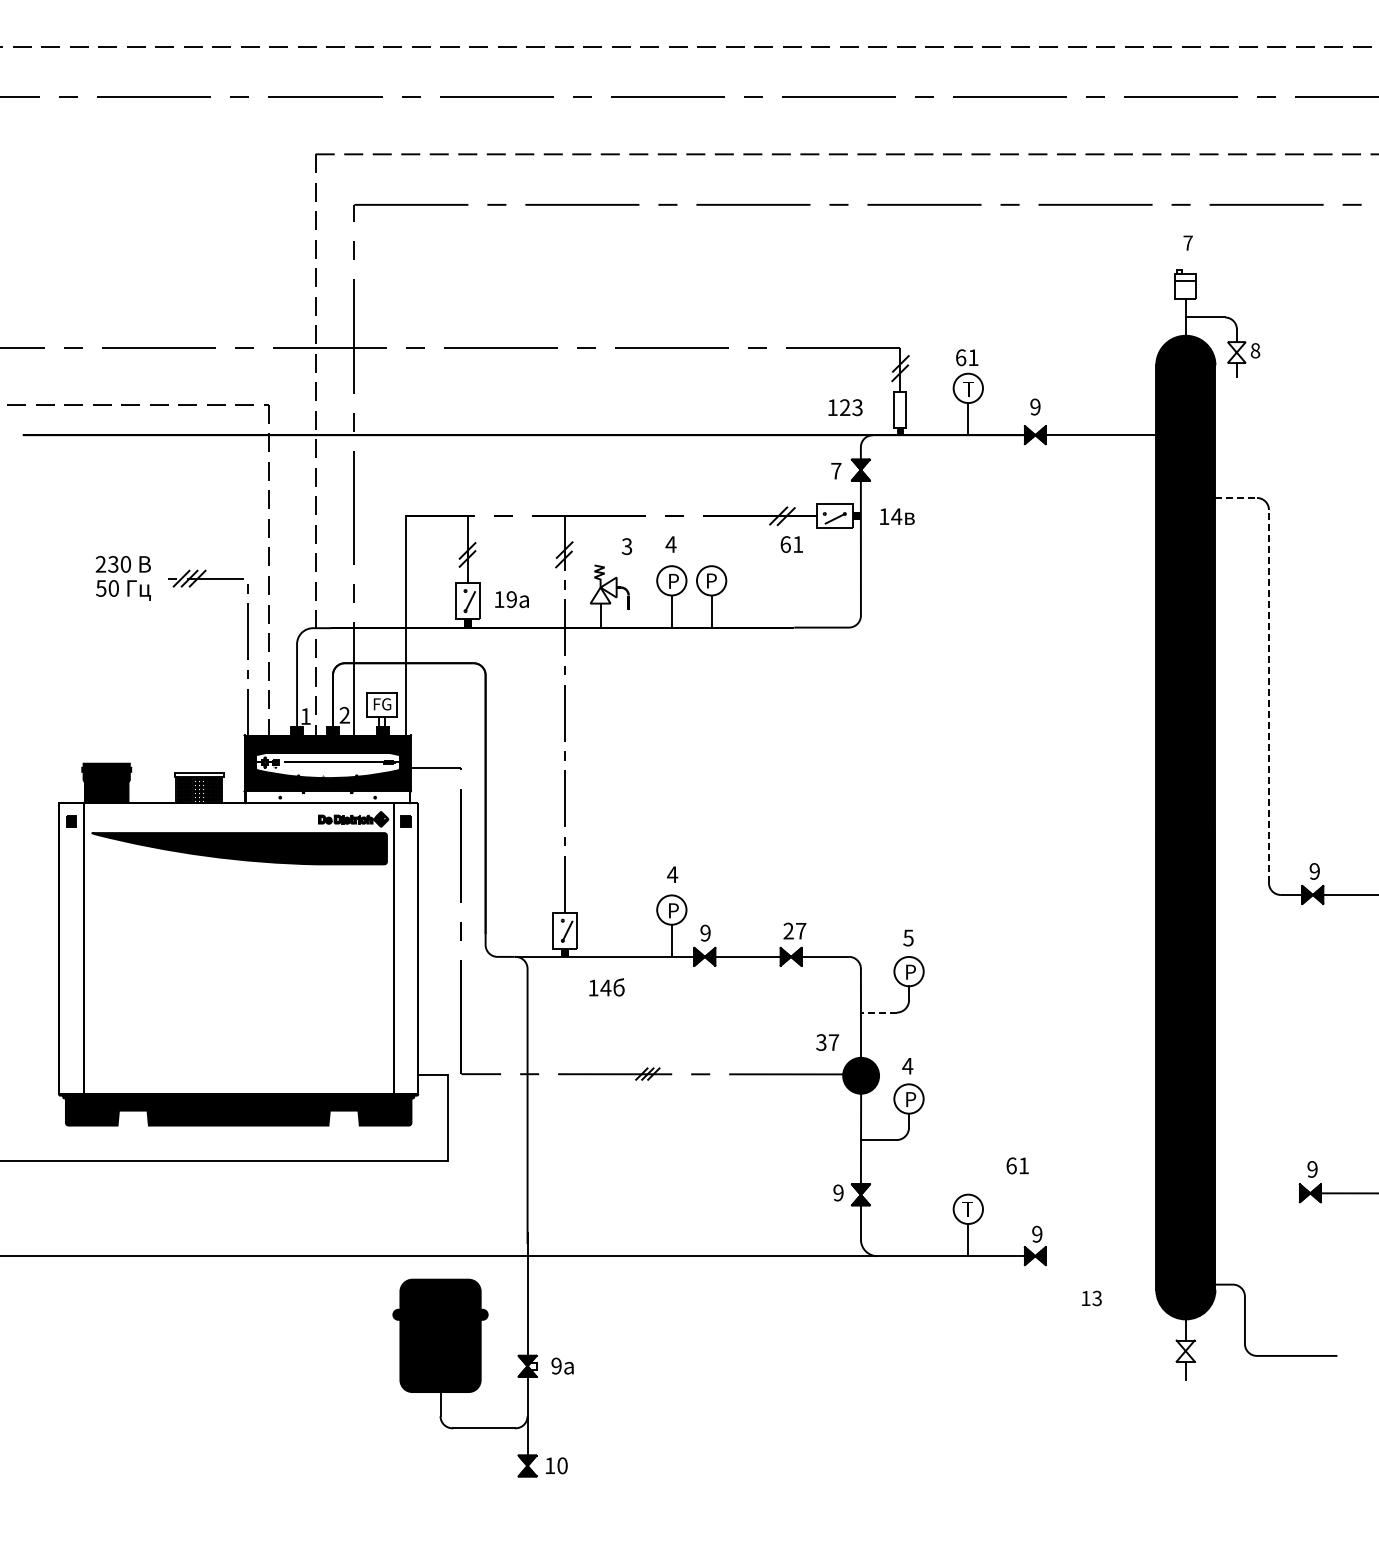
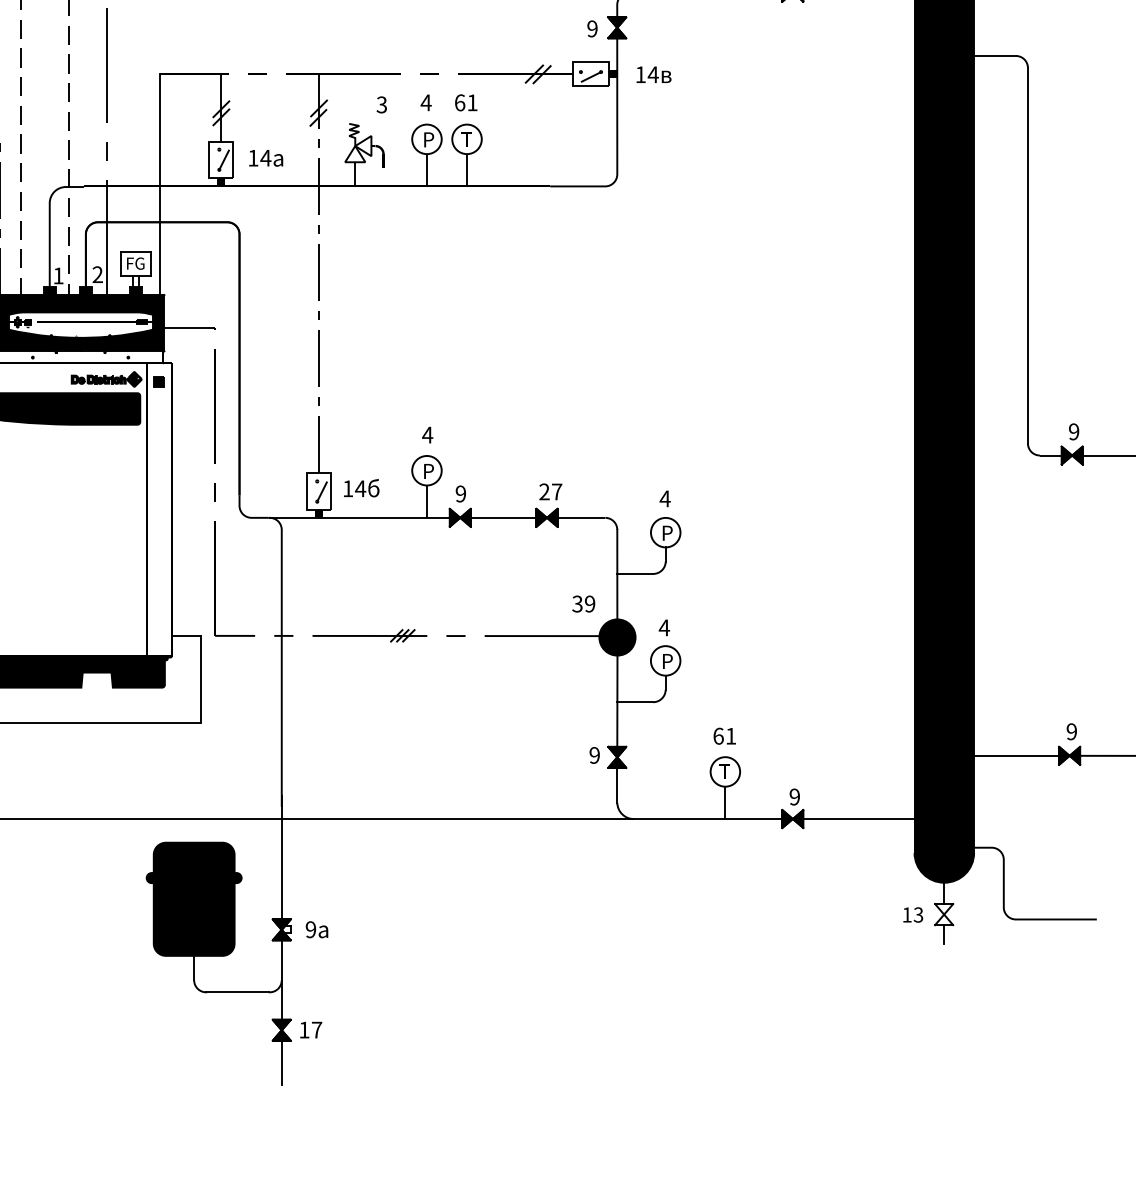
text: (836, 470) -> (592, 28), 7 -> 9
line: (1236, 498) -> (995, 56), dashed -> solid
text: (791, 544) -> (465, 102), moved
text: (711, 580) -> (466, 139), P -> Т
text: (511, 599) -> (265, 158), 19 -> 14
line: (1268, 696) -> (1027, 255), dashed -> solid
text: (908, 937) -> (665, 498), 5 -> 4
text: (606, 987) -> (361, 488), moved
line: (878, 1012) -> (634, 573), dashed -> solid
text: (833, 1042) -> (589, 604), 37 -> 39
text: (1017, 1165) -> (724, 735), moved
line: (1257, 1193) -> (1016, 755), added
line: (1100, 1256) -> (858, 819), added
text: (1091, 1298) -> (912, 915), moved
text: (562, 1465) -> (316, 1029), 10 -> 17
line: (527, 1498) -> (281, 1062), added

